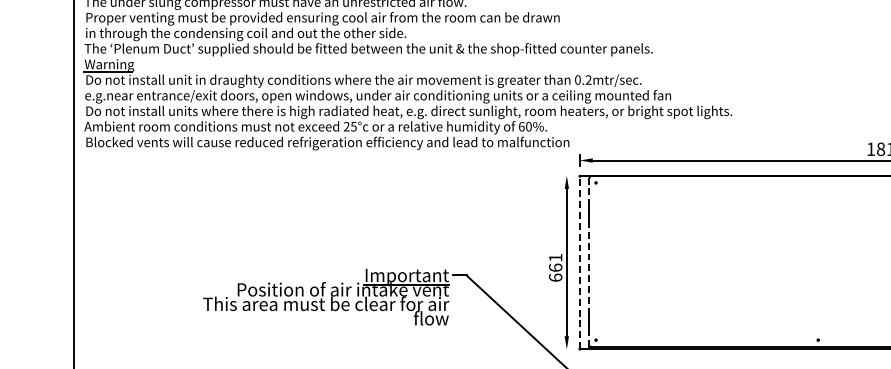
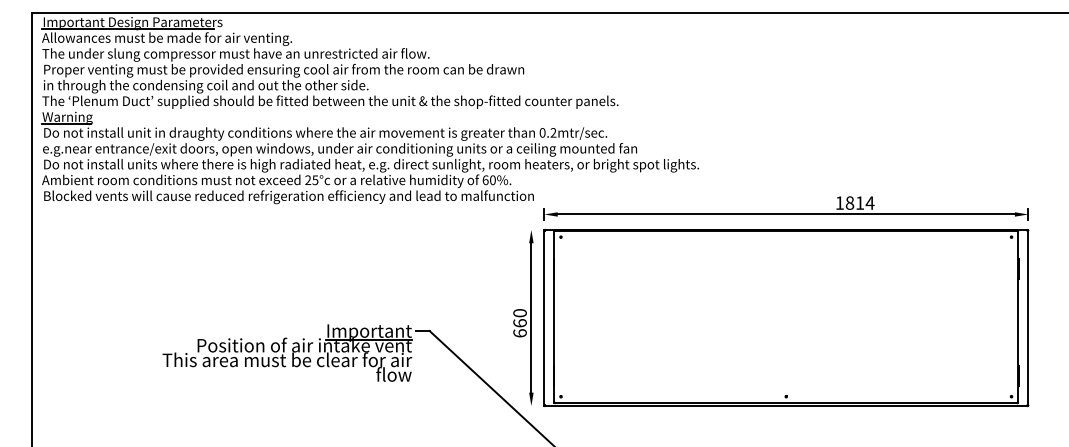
text: (555, 258) -> (519, 313), 661 -> 660
line: (589, 262) -> (554, 317), dashed -> solid
line: (579, 263) -> (544, 318), dashed -> solid

